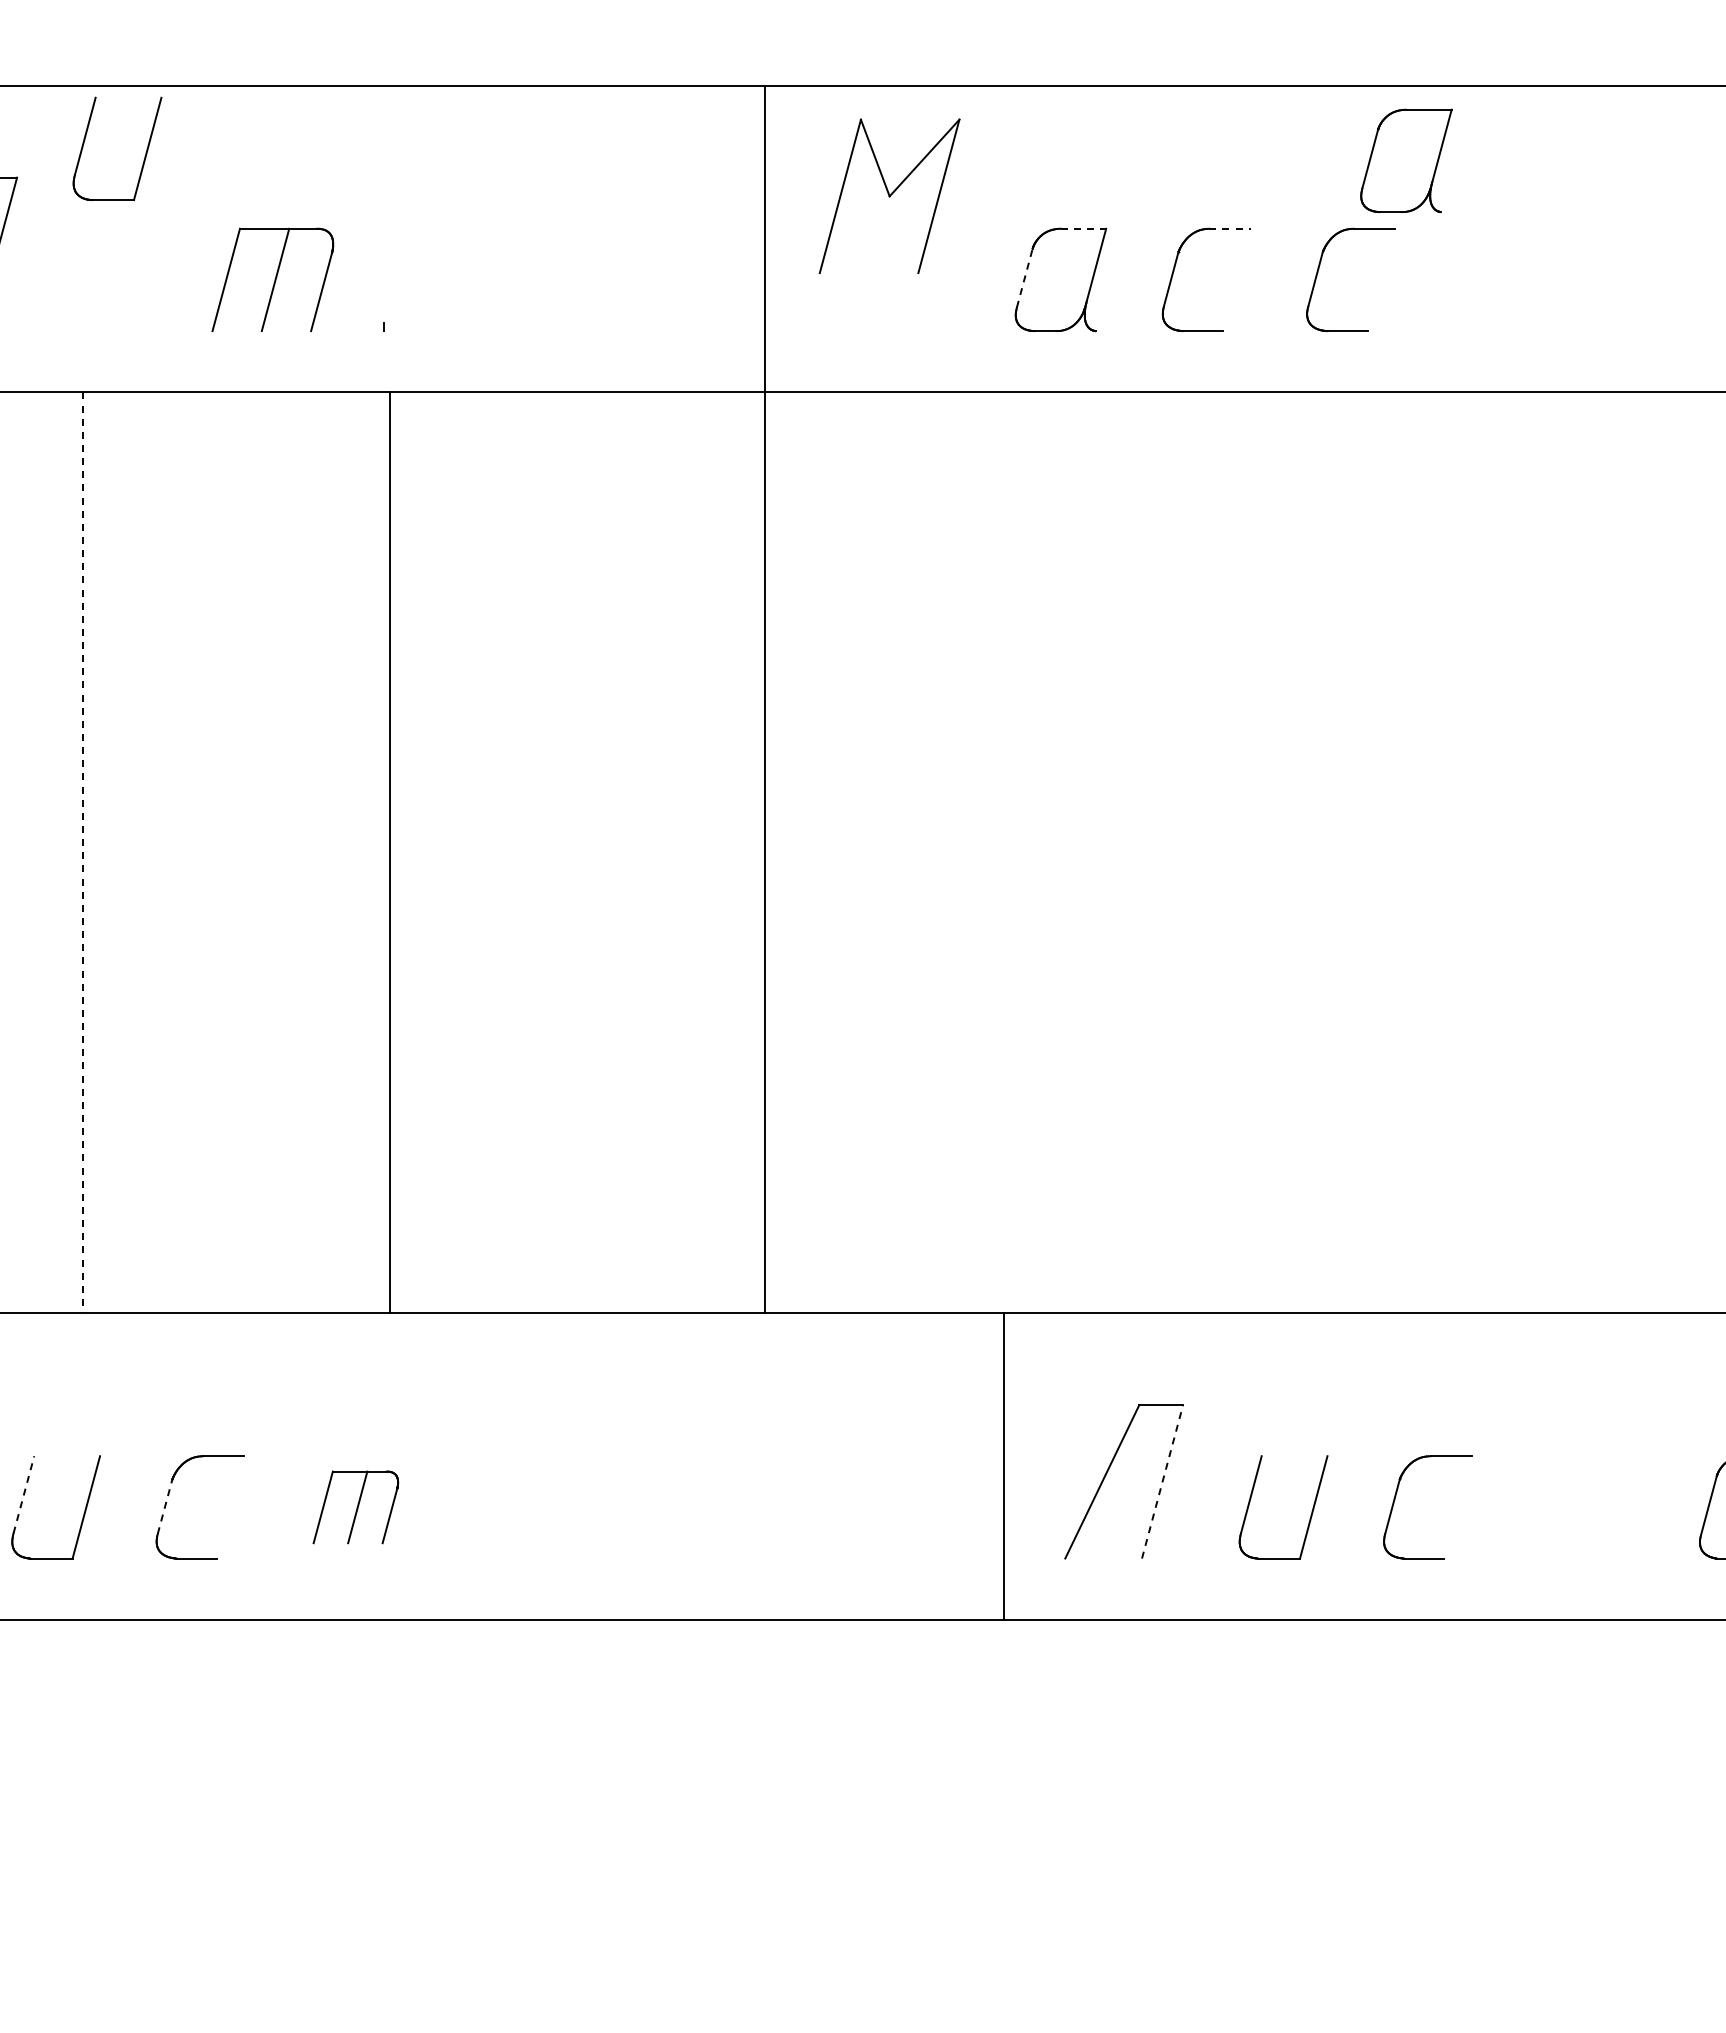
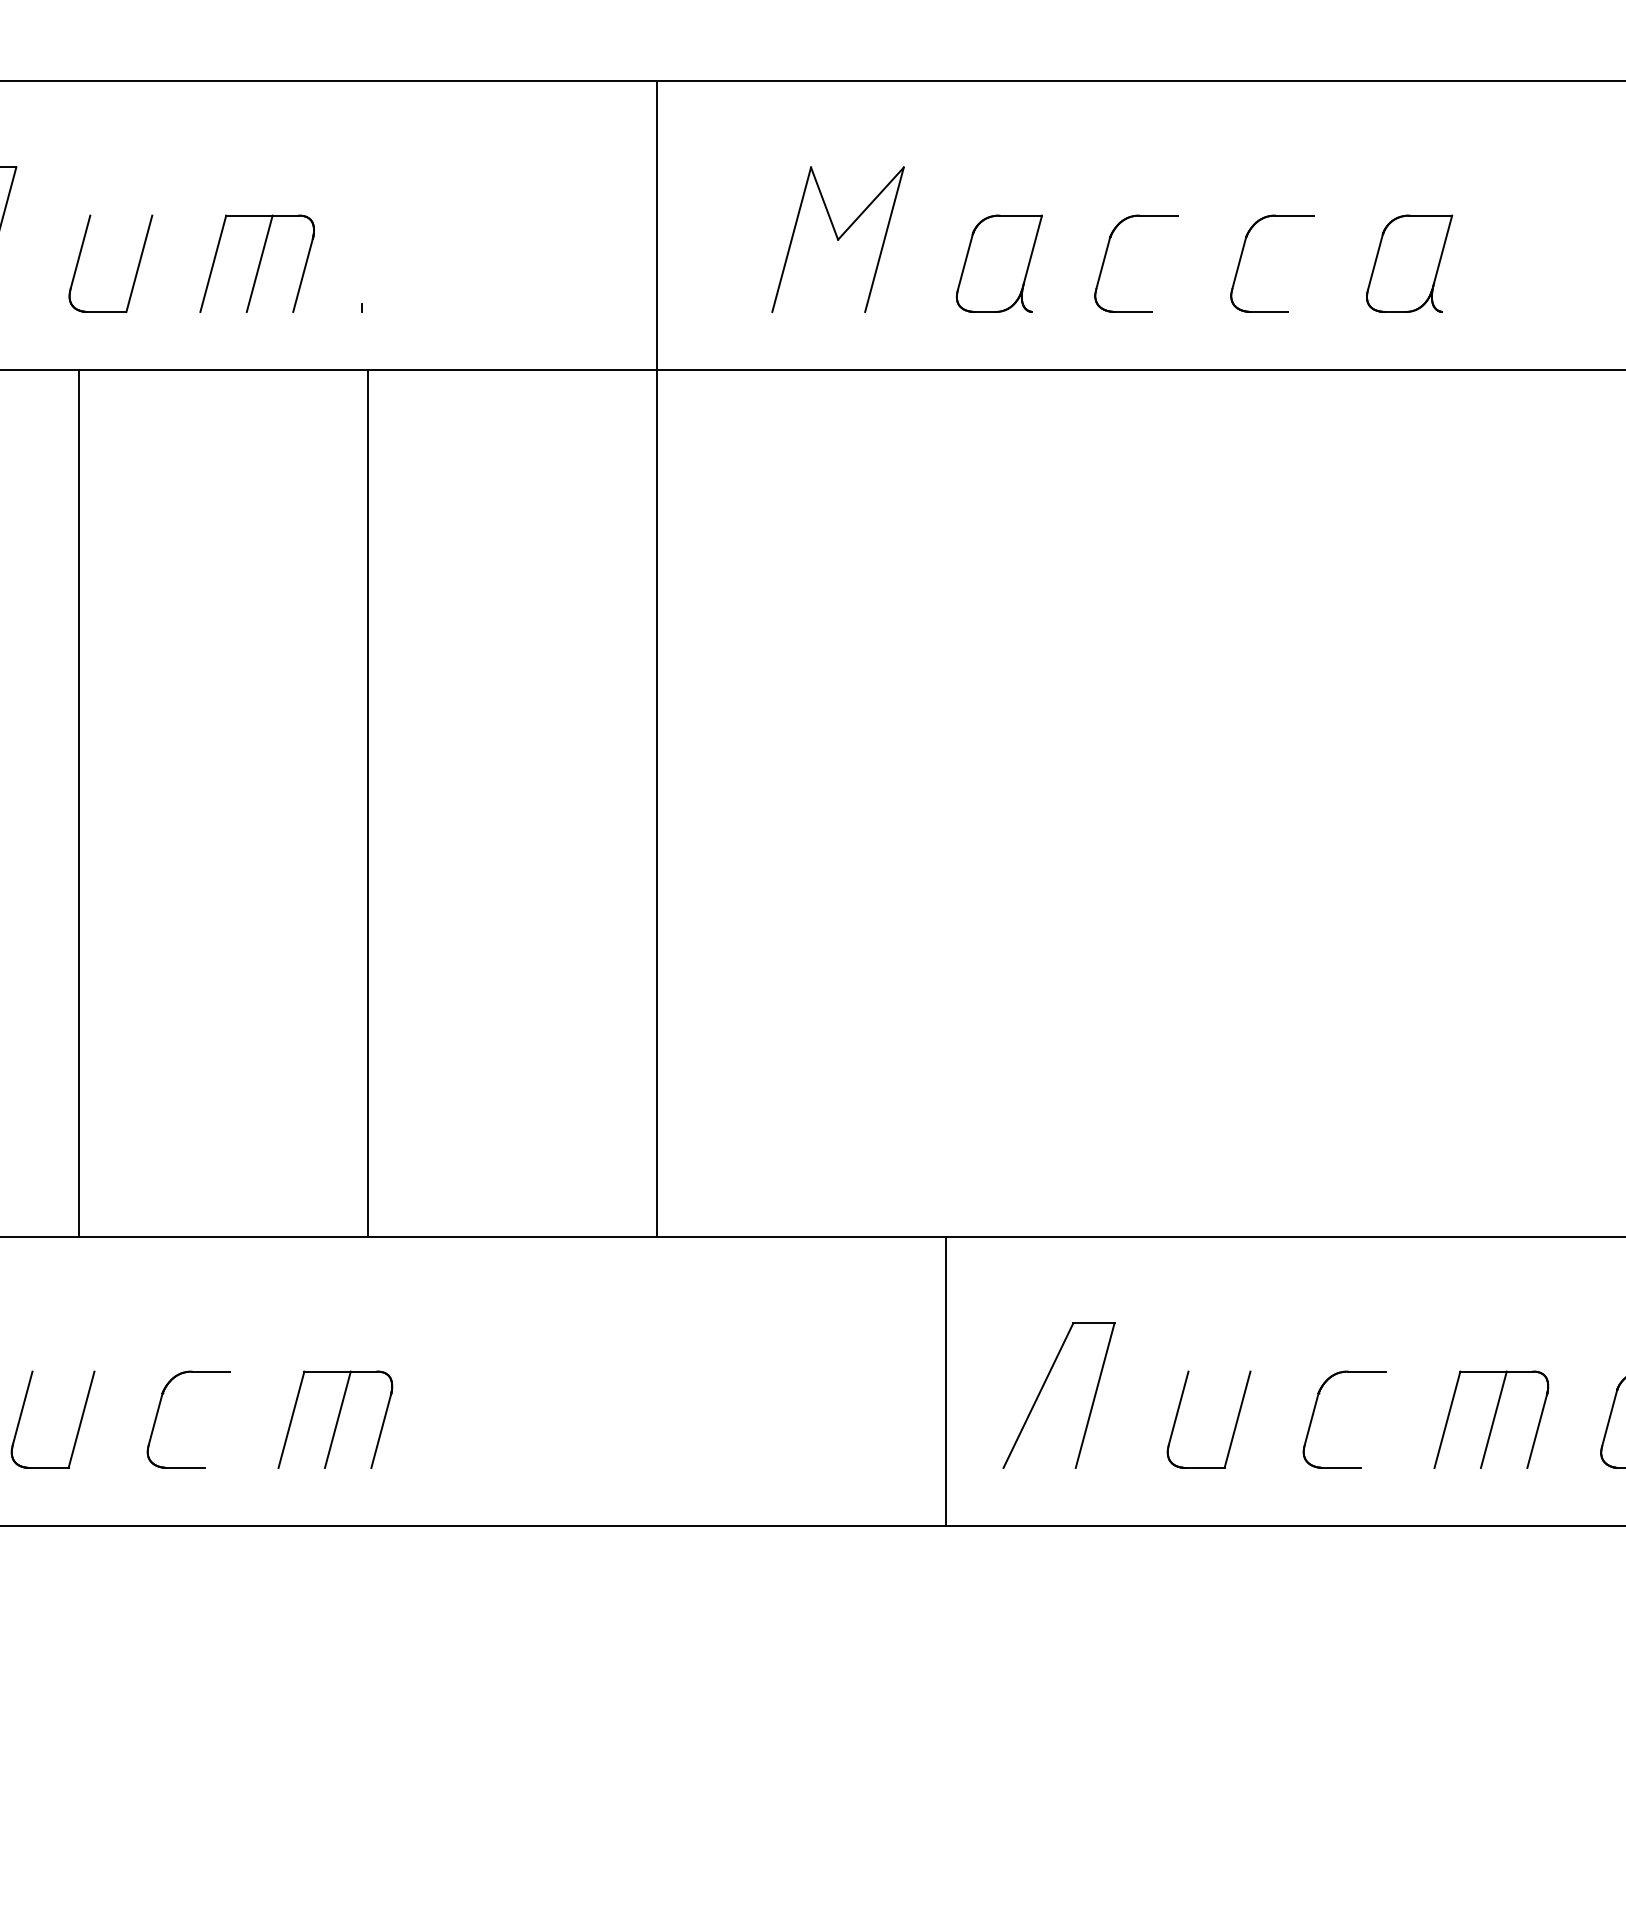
part: (144, 156) -> (136, 270), moved
part: (1406, 160) -> (1409, 263), moved
part: (889, 196) -> (837, 239), moved
line: (1083, 228) -> (1020, 215), dashed -> solid
line: (1229, 228) -> (1158, 215), dashed -> solid
line: (1024, 278) -> (965, 262), dashed -> solid
line: (765, 699) -> (657, 658), moved
line: (83, 853) -> (78, 803), dashed -> solid
line: (1162, 1481) -> (1095, 1395), dashed -> solid
line: (24, 1494) -> (23, 1407), dashed -> solid
line: (165, 1506) -> (156, 1418), dashed -> solid
part: (355, 1507) -> (335, 1419), size x1.43
part: (1583, 1507) -> (1491, 1419), added

